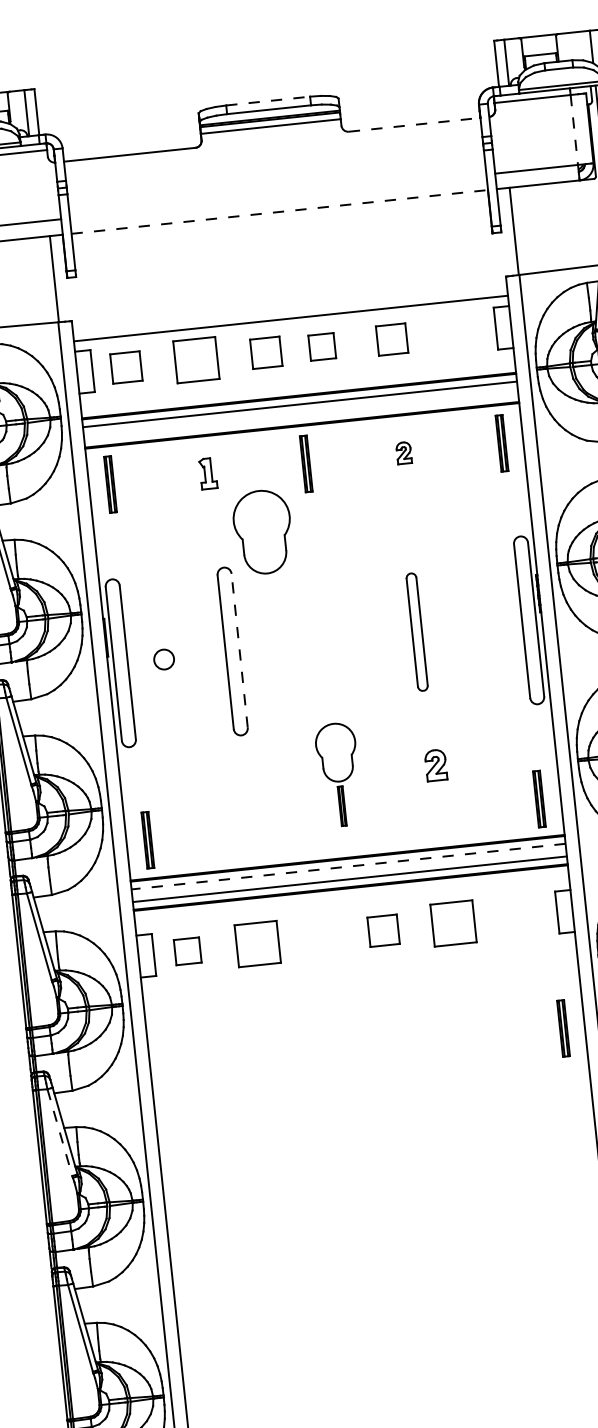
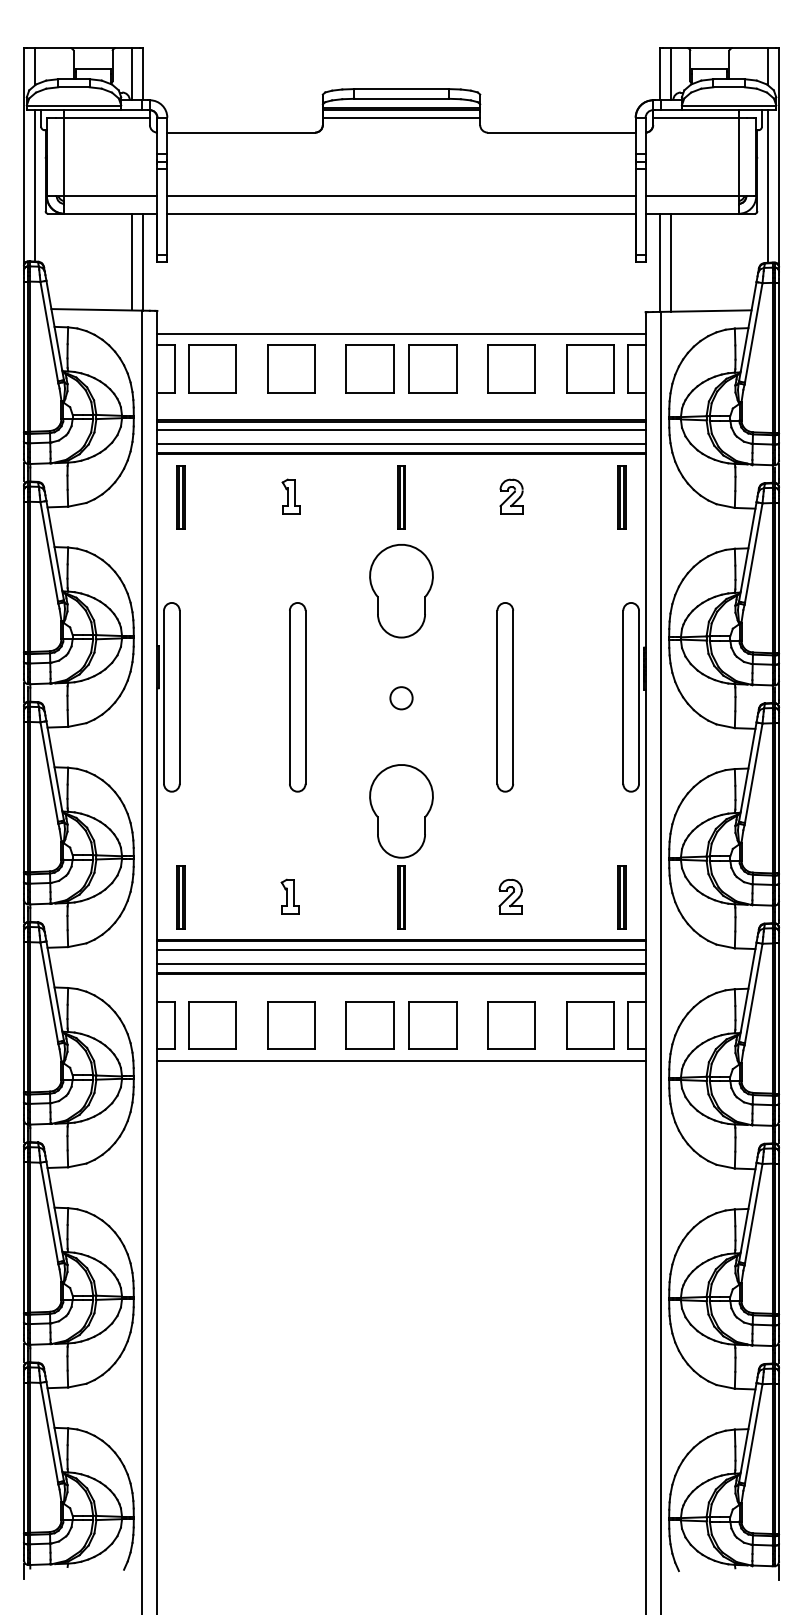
line: (269, 101) -> (402, 89), dashed -> solid
line: (415, 124) -> (562, 132), dashed -> solid
line: (574, 130) -> (738, 157), dashed -> solid
line: (278, 196) -> (401, 196), added
line: (280, 211) -> (402, 213), dashed -> solid
line: (524, 230) -> (671, 262), added
line: (44, 279) -> (131, 261), added
part: (462, 331) -> (590, 368), added
part: (392, 339) -> (511, 368), size x1.43
part: (321, 346) -> (432, 368), size x1.67
part: (265, 352) -> (369, 368), size x1.43
part: (126, 367) -> (212, 368), size x1.43
line: (301, 417) -> (401, 444), added
part: (403, 453) -> (511, 496), size x1.43
part: (263, 532) -> (401, 591), moved
part: (416, 632) -> (504, 697), size x1.43
line: (239, 650) -> (305, 697), dashed -> solid
circle: (164, 659) -> (401, 698), moved
part: (435, 765) -> (510, 896), moved
part: (338, 774) -> (401, 846), size x1.43
part: (244, 829) -> (289, 896), added
line: (347, 866) -> (400, 950), dashed -> solid
part: (523, 915) -> (590, 1025), added
part: (383, 930) -> (432, 1025), size x1.43
part: (327, 936) -> (369, 1025), added
part: (187, 951) -> (212, 1025), size x1.67
line: (358, 964) -> (401, 1060), added
part: (563, 1028) -> (621, 1155), removed
line: (60, 1132) -> (49, 1212), dashed -> solid

